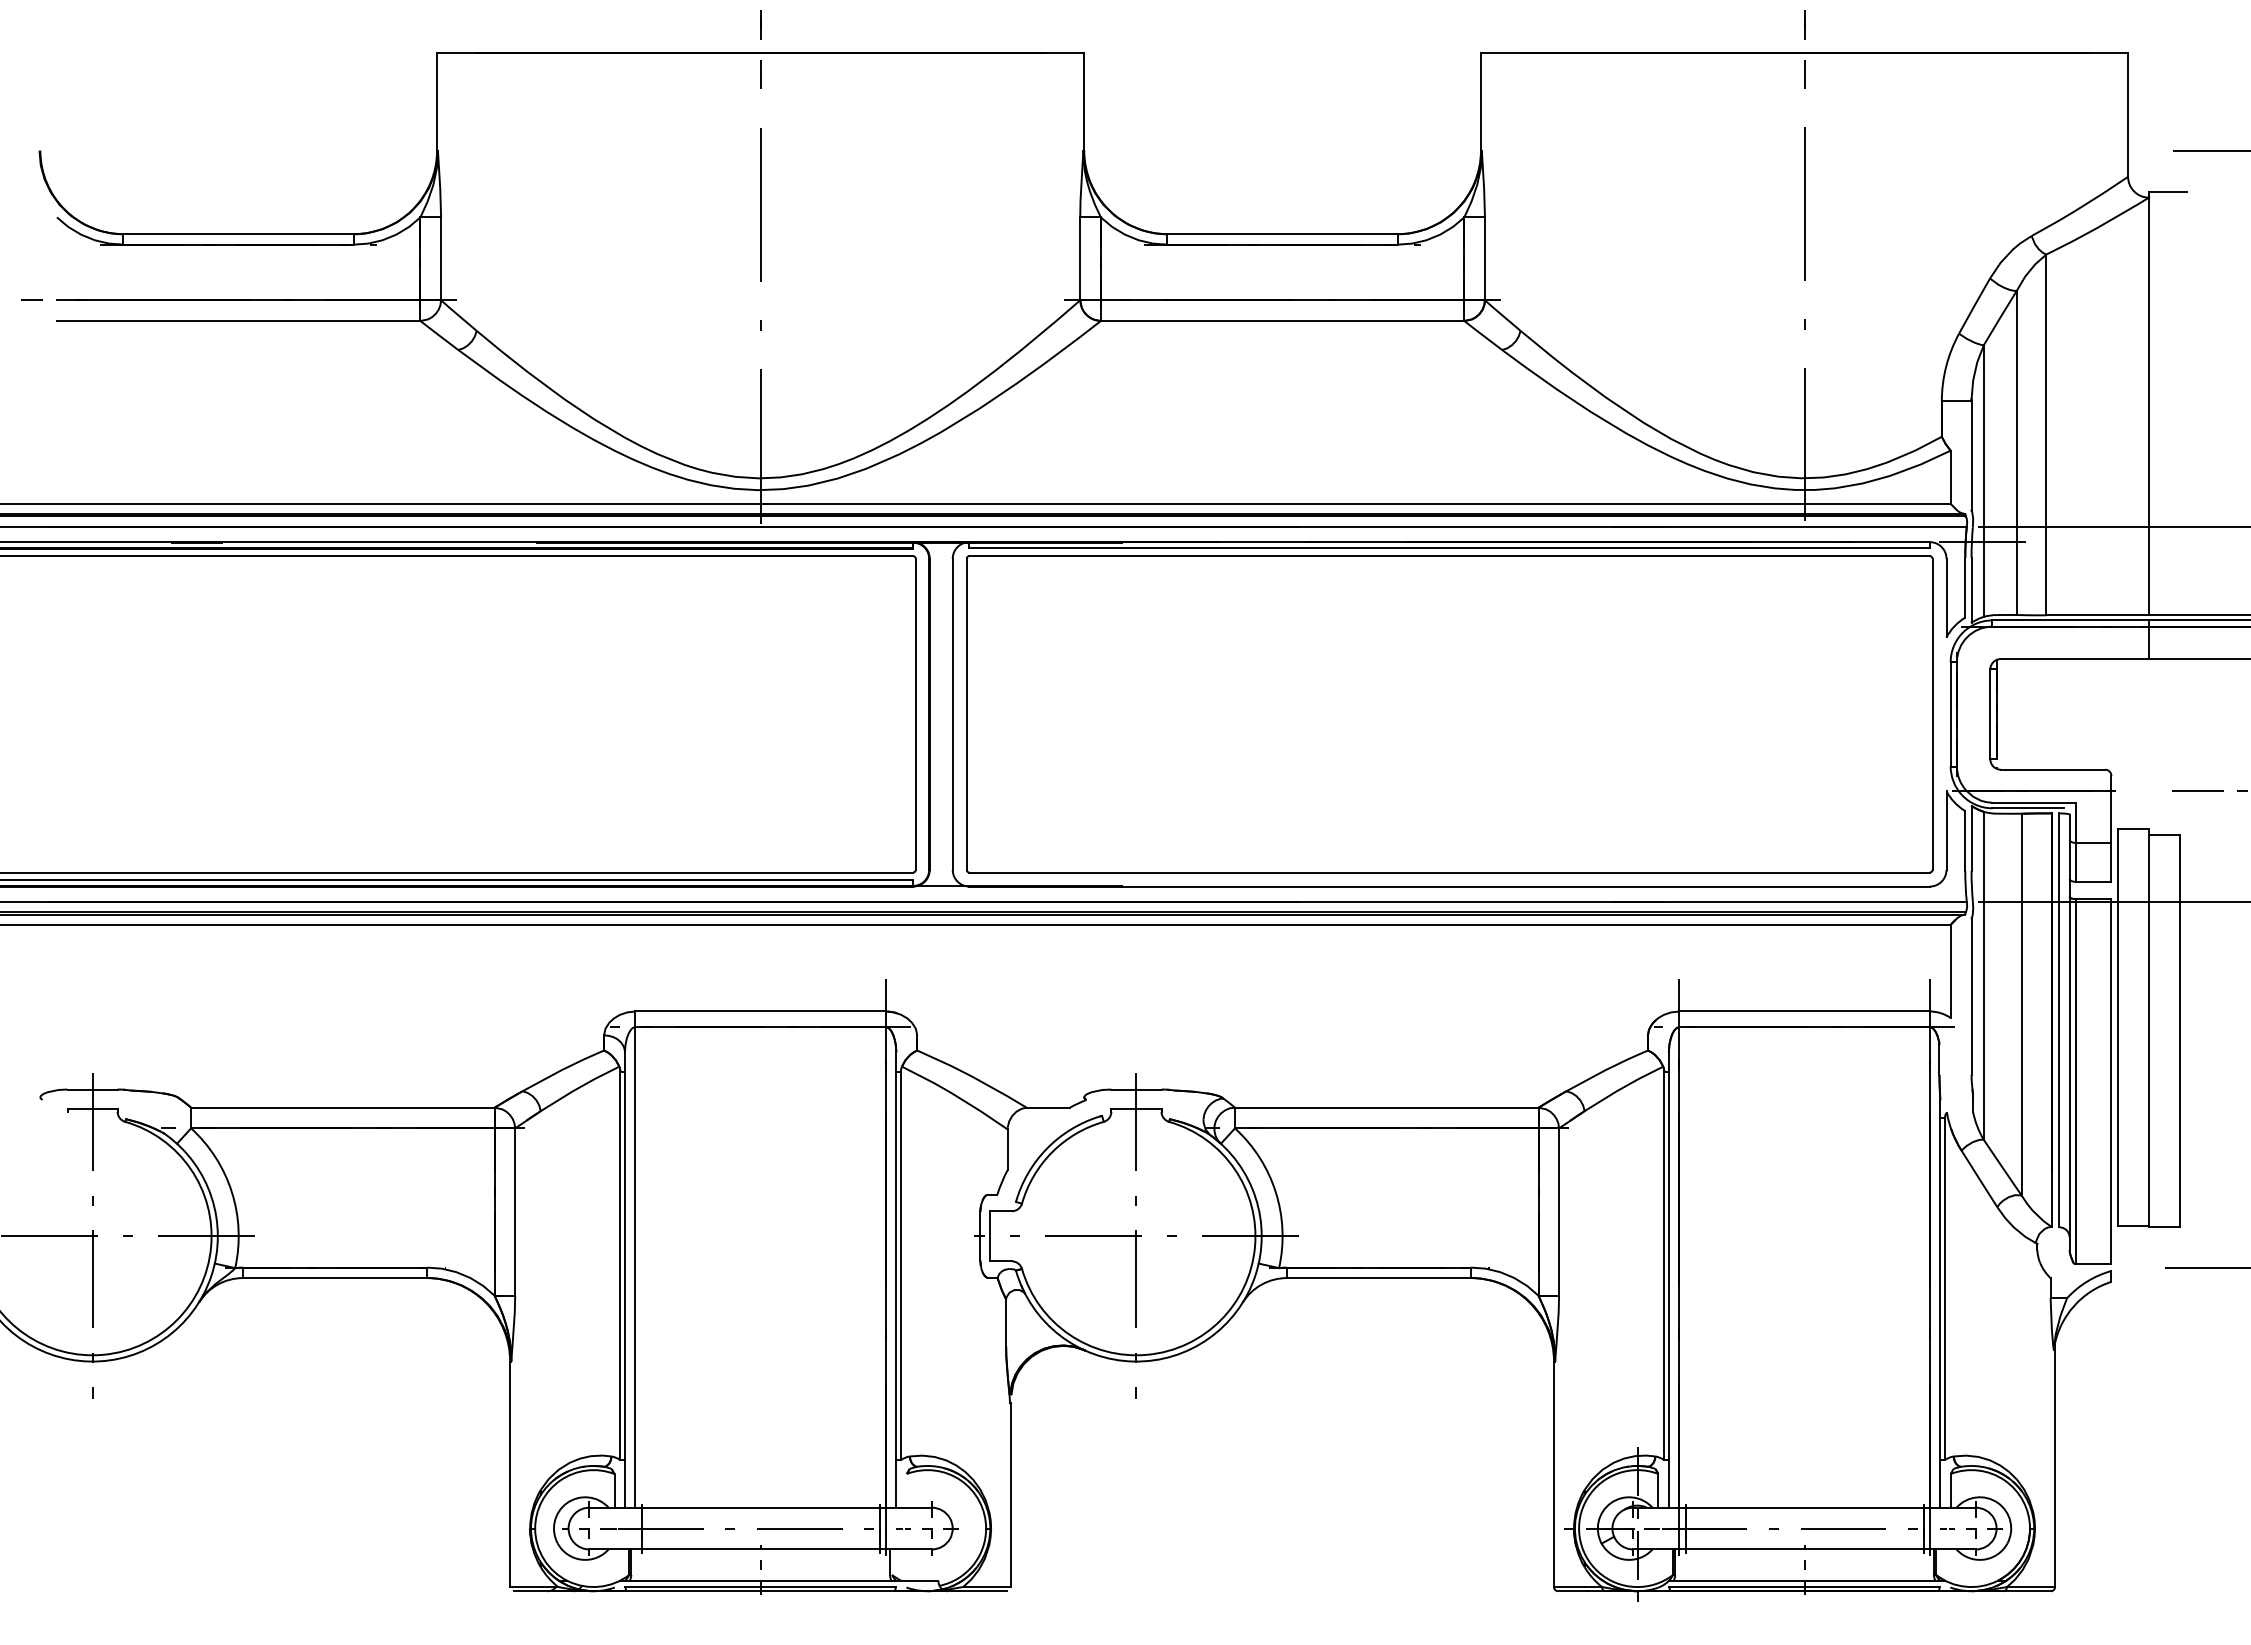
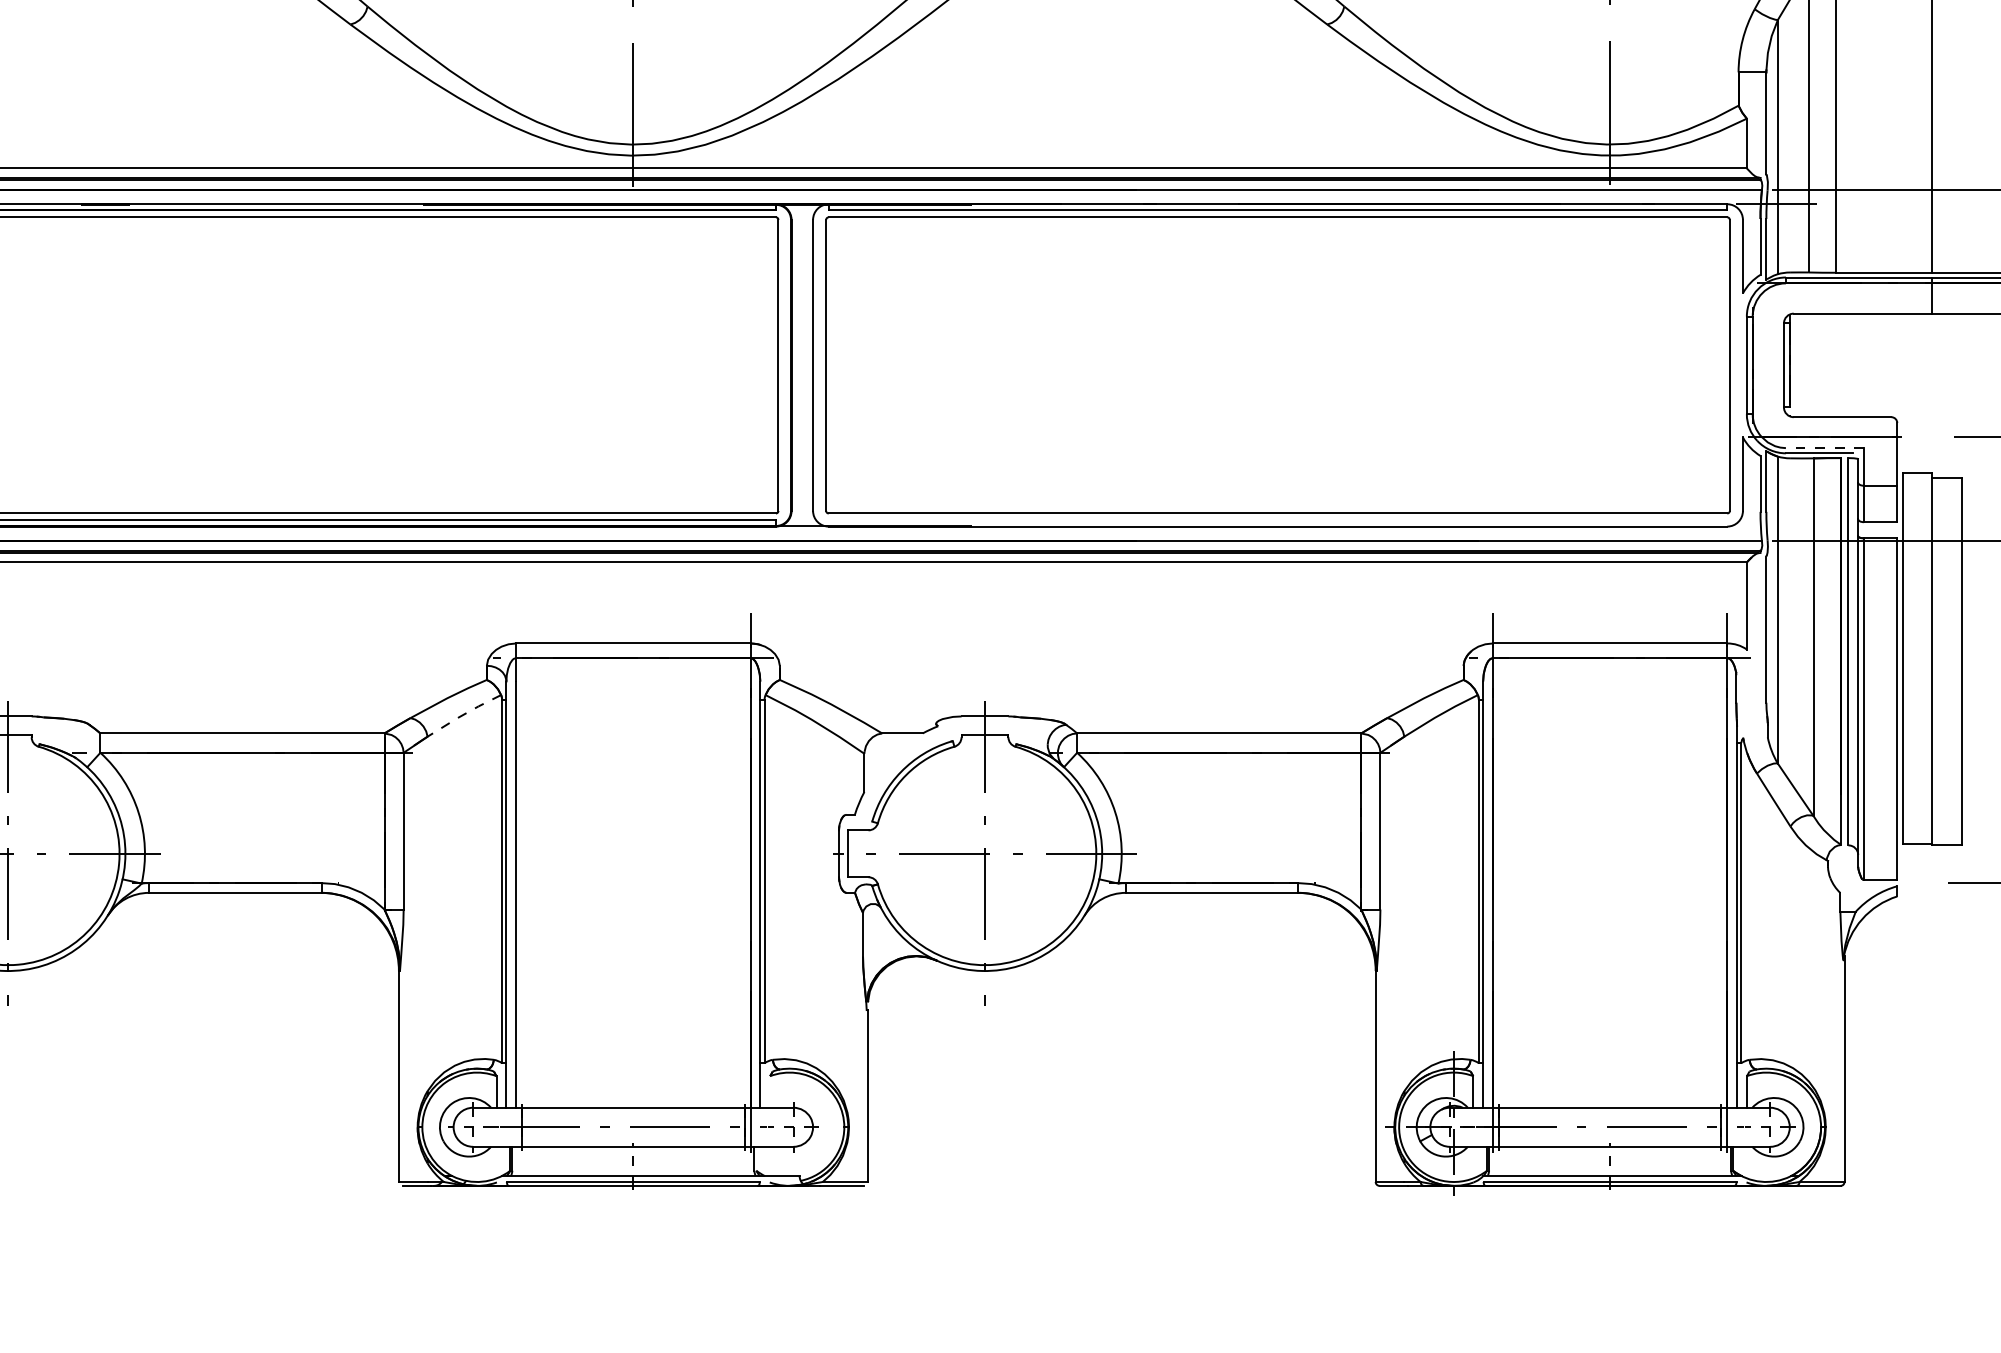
line: (2034, 802) -> (1825, 447), solid -> dashed
line: (579, 1087) -> (463, 714), solid -> dashed

